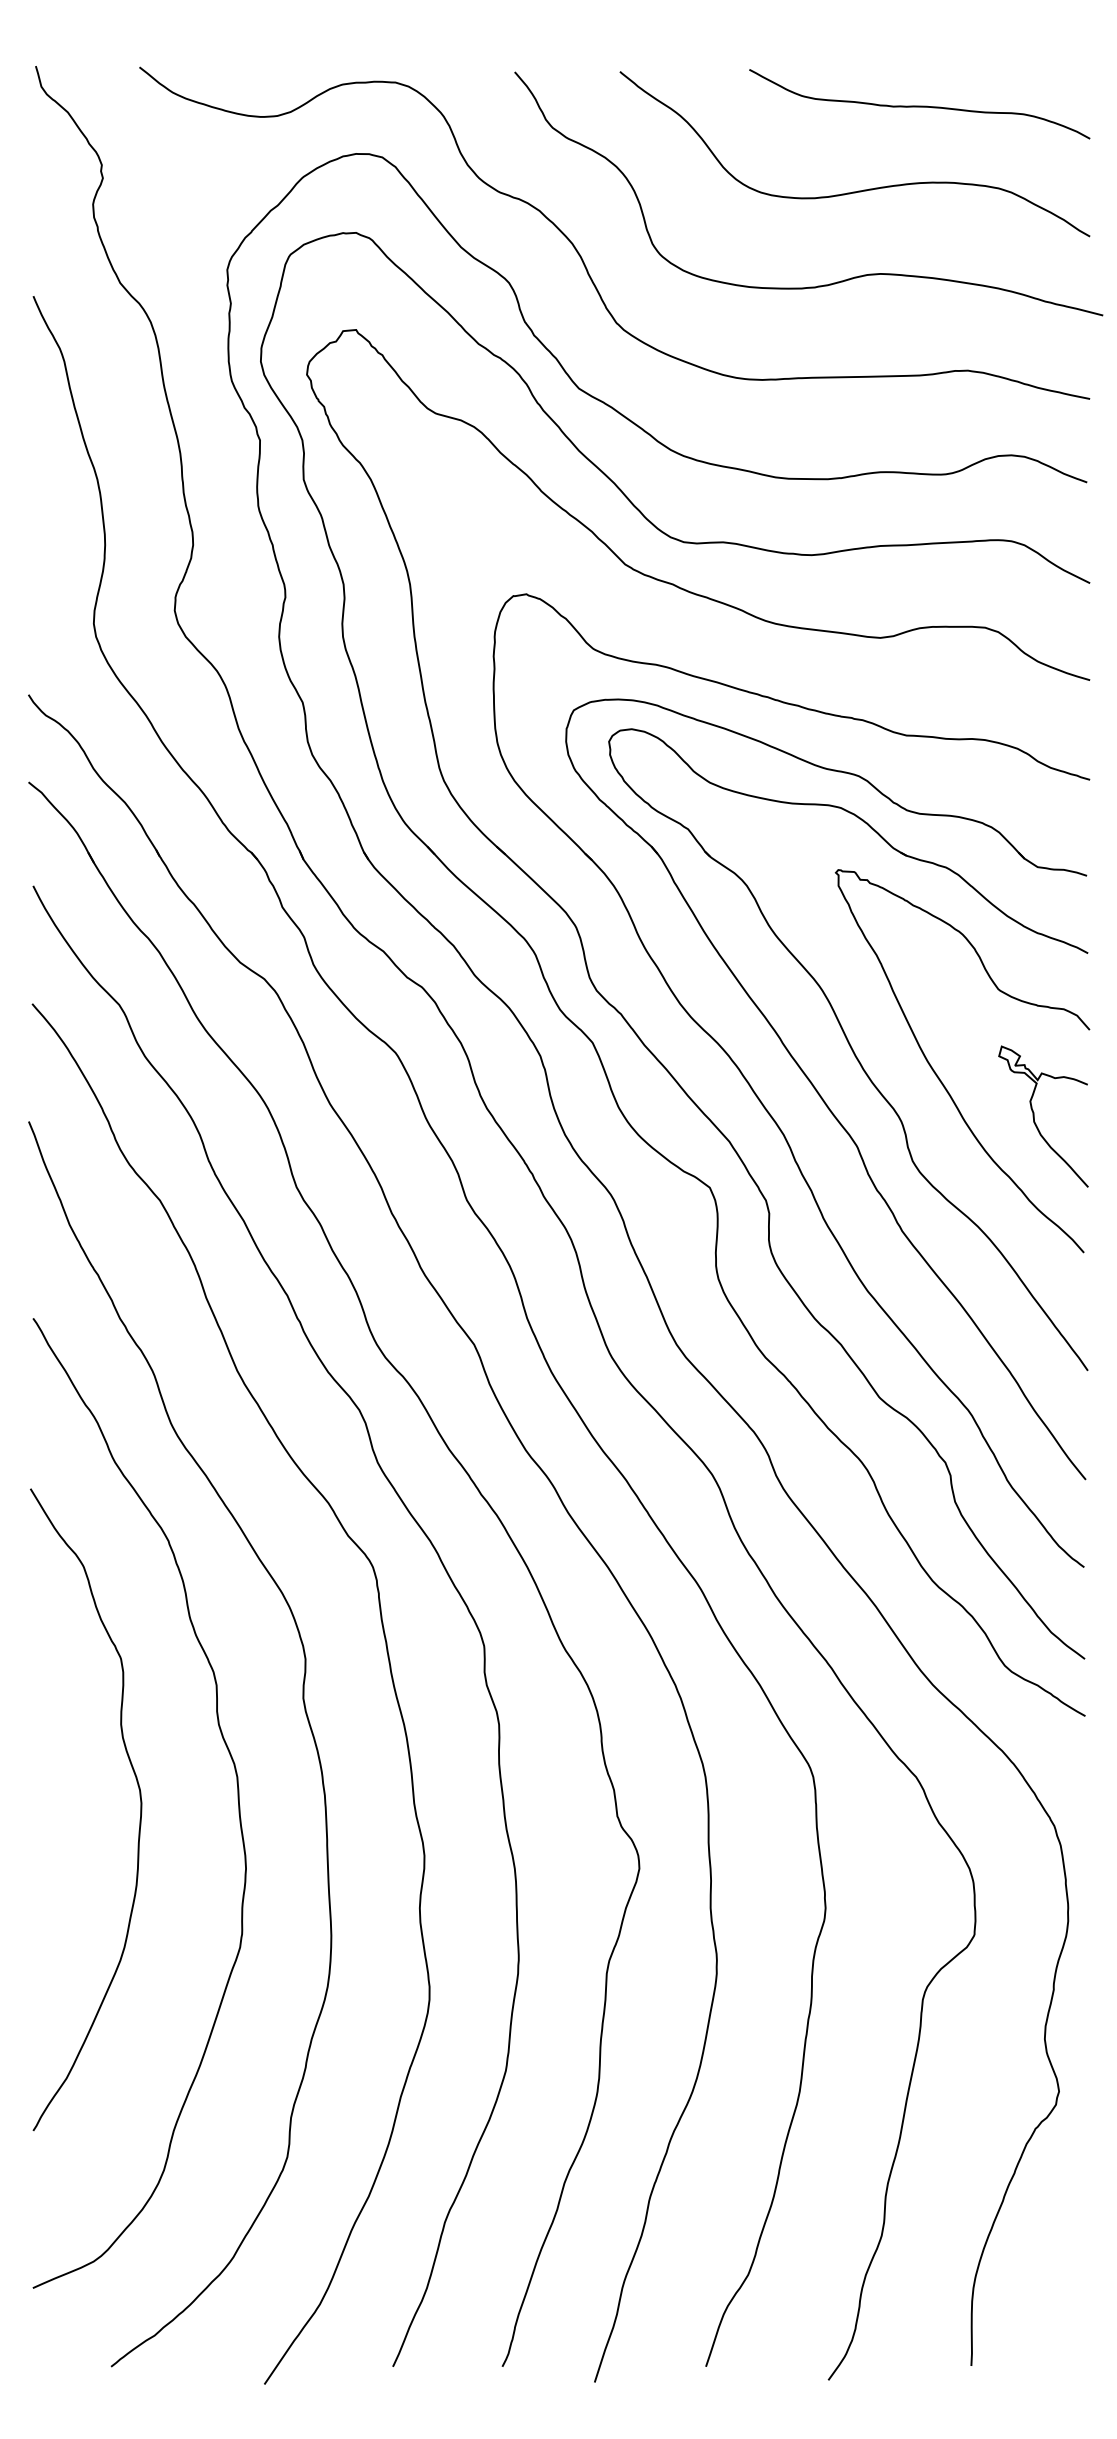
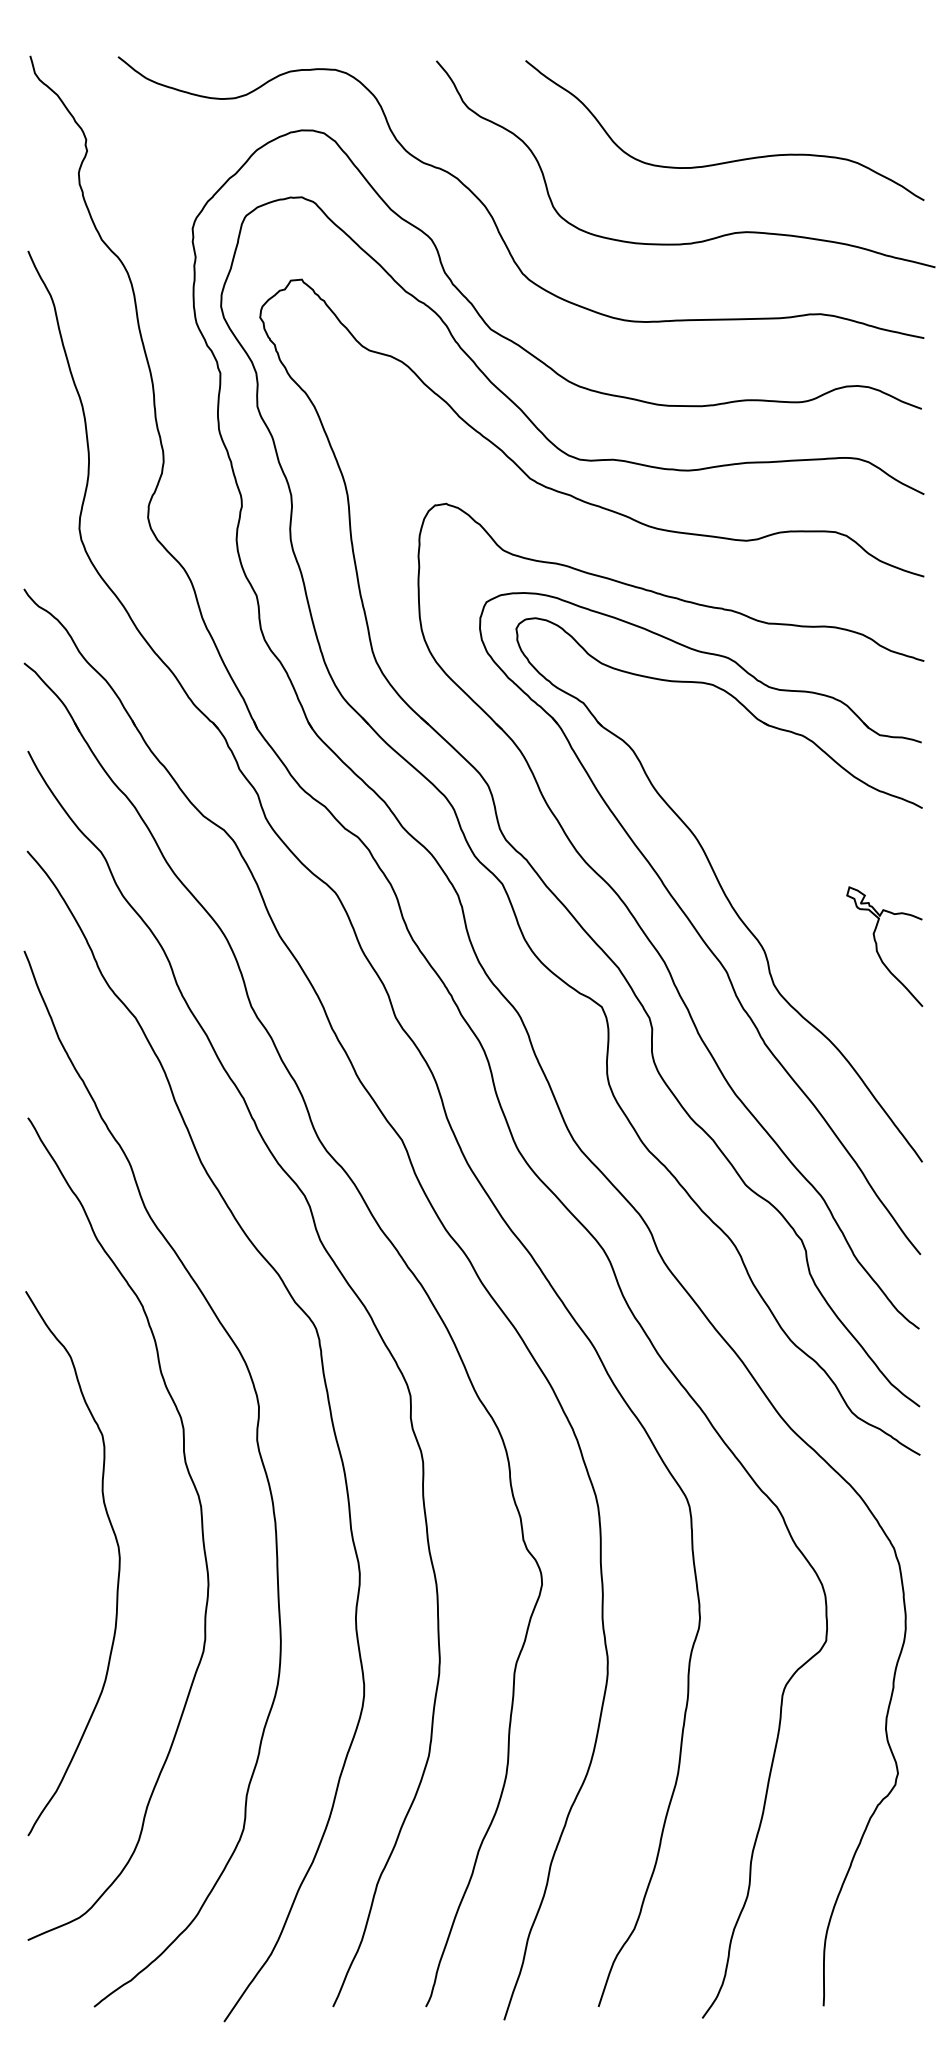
curve: (919, 105) -> (779, 89), removed
curve: (938, 1075) -> (795, 911), removed
curve: (139, 1809) -> (118, 1563), moved

